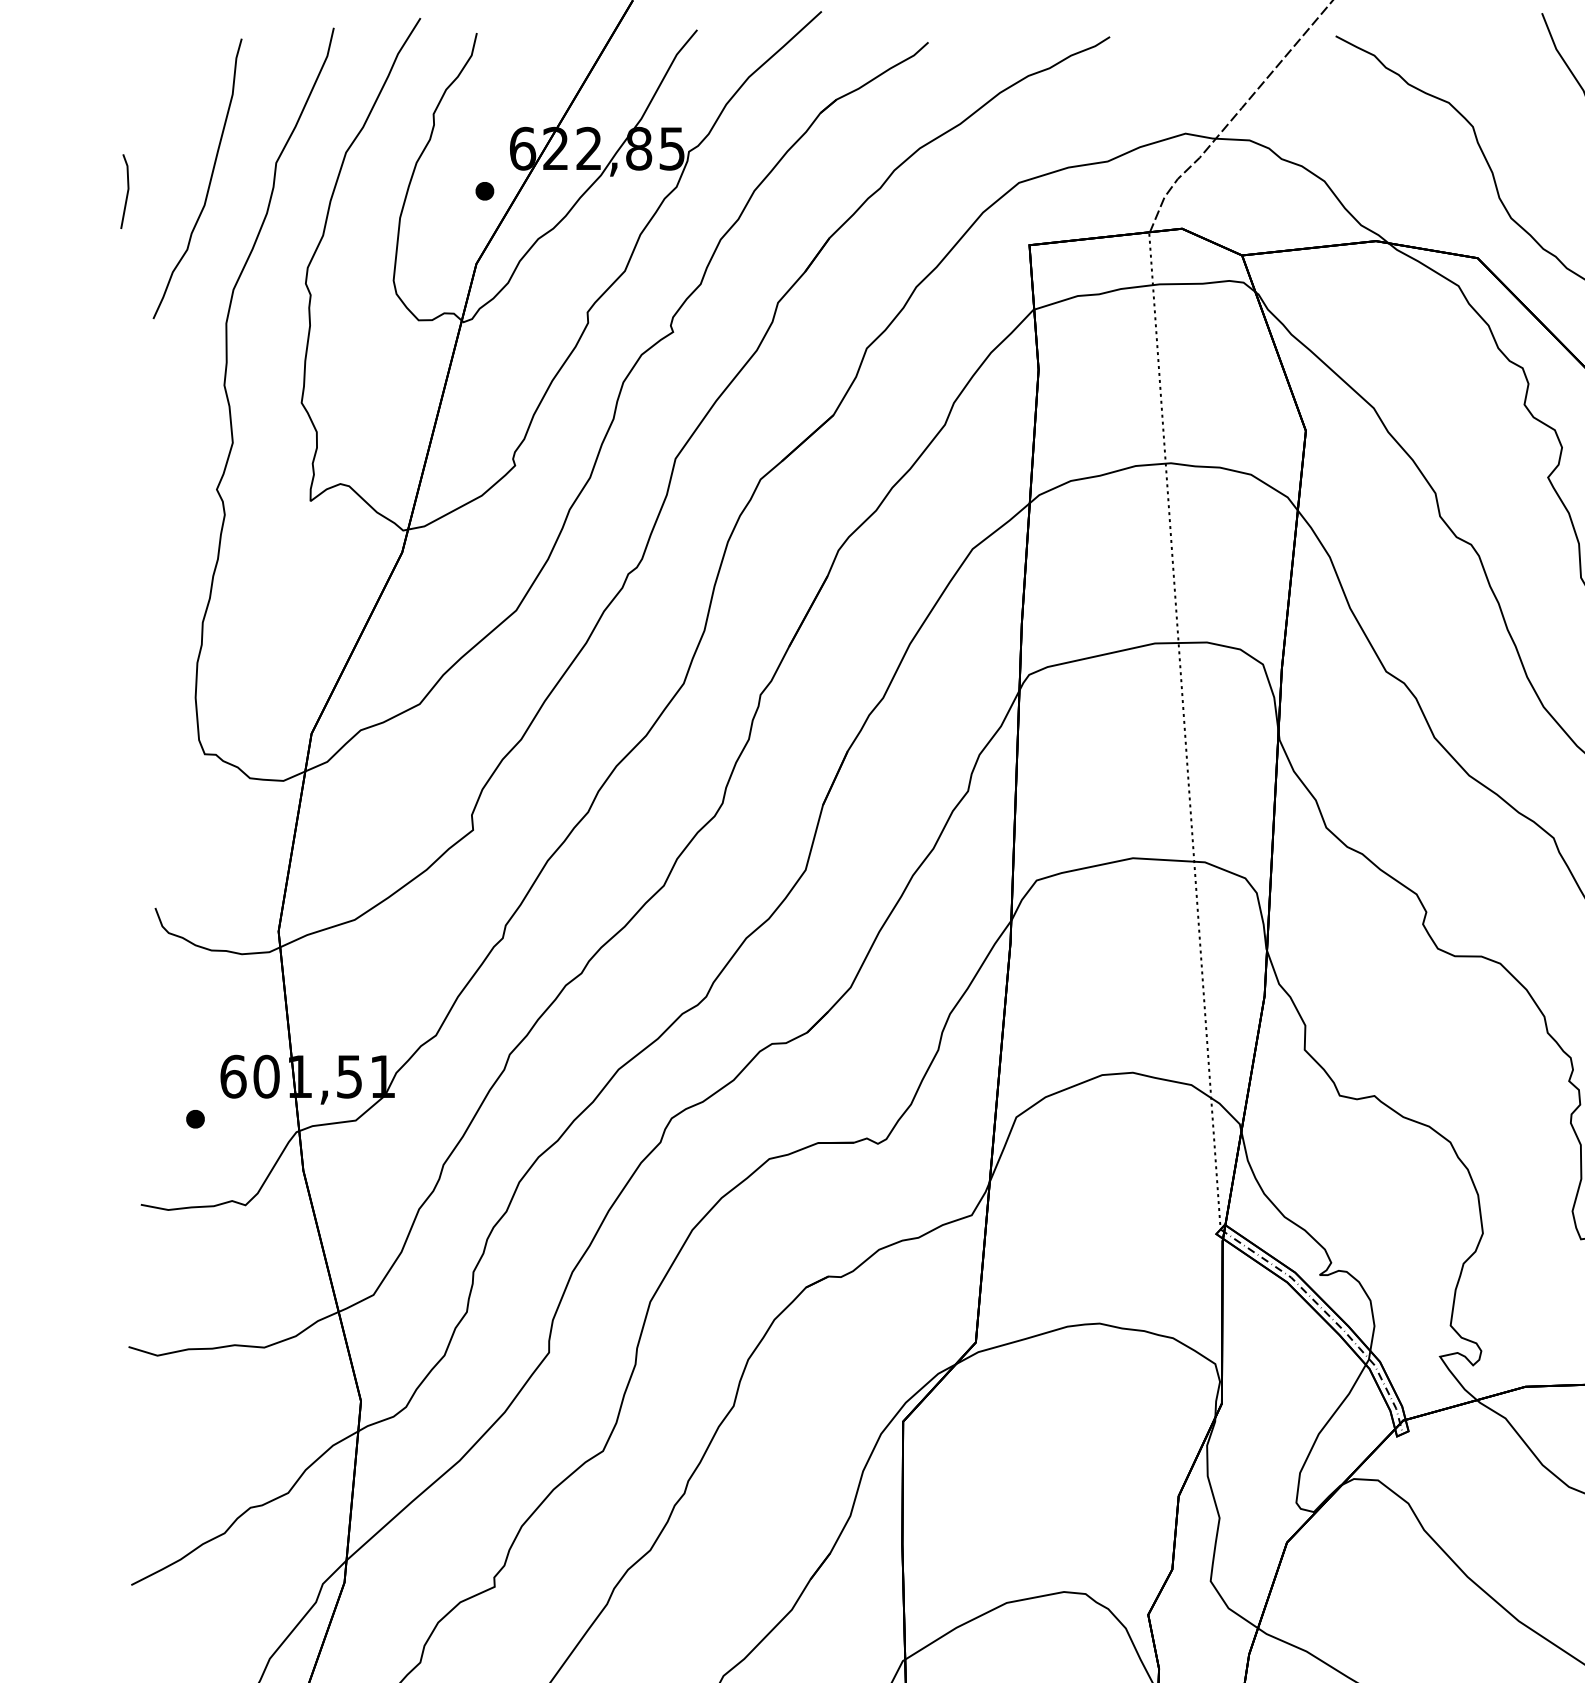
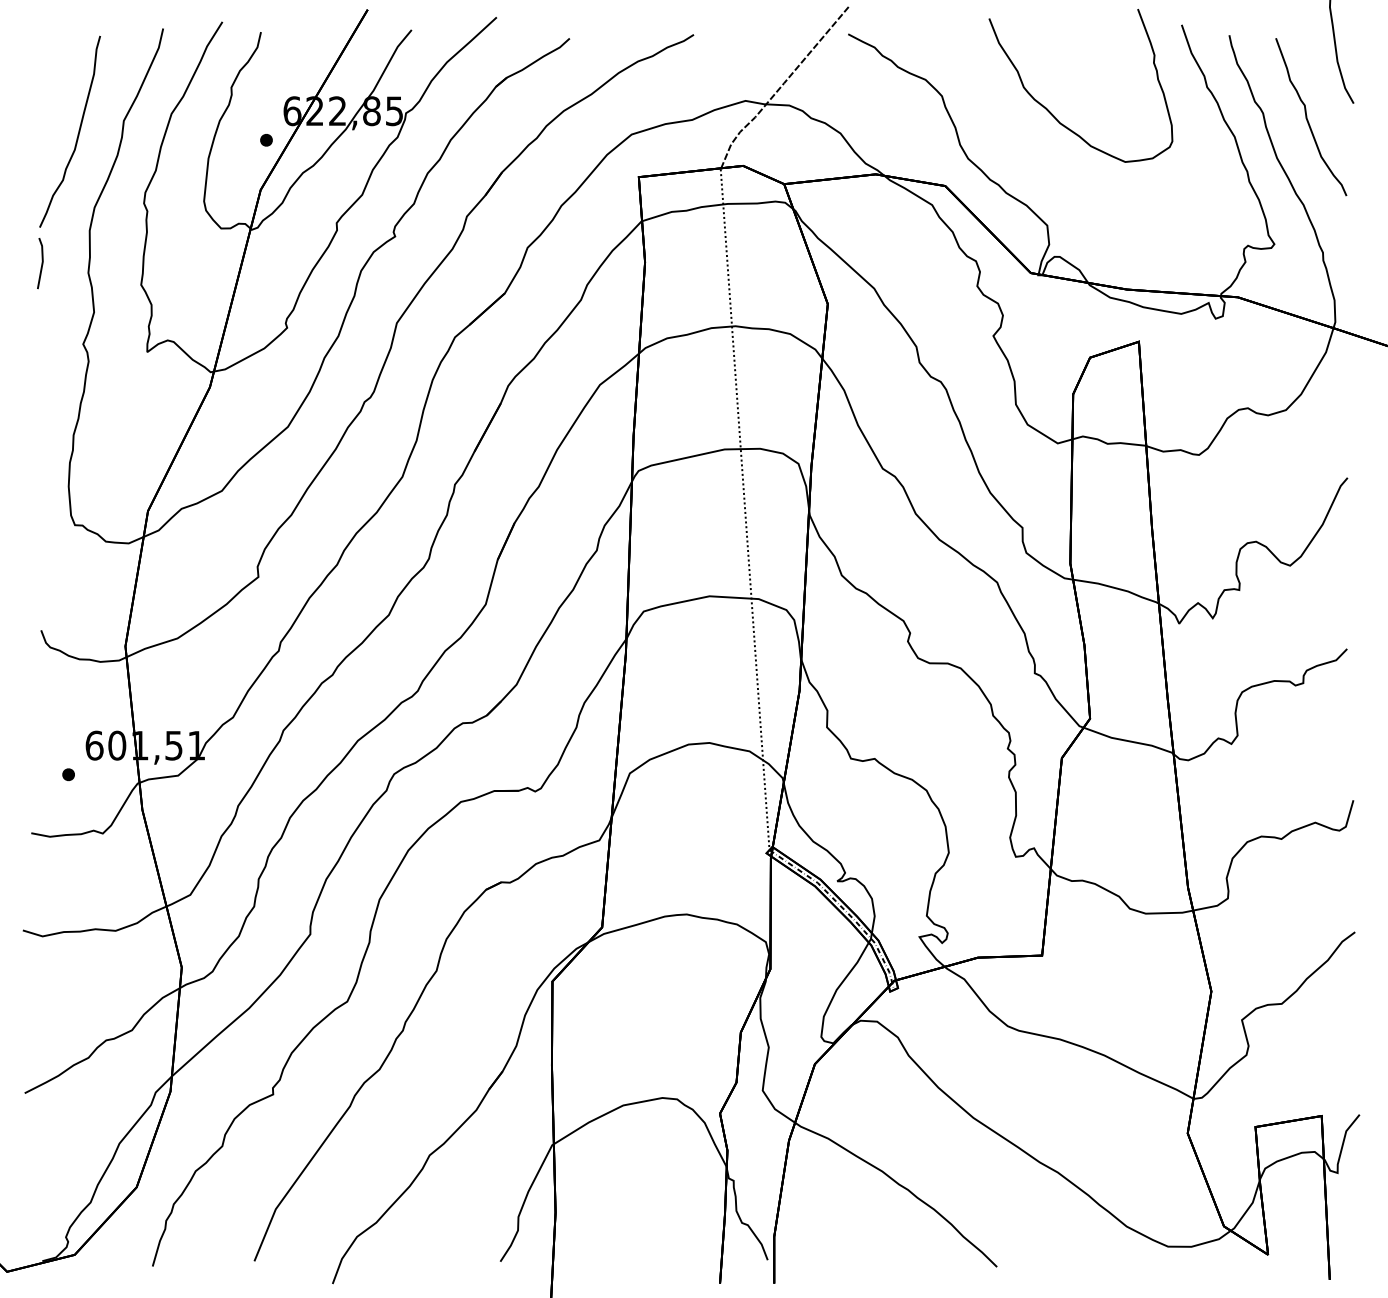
line: (126, 191) -> (41, 263), moved

